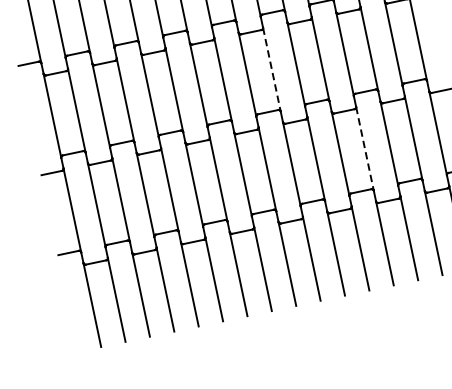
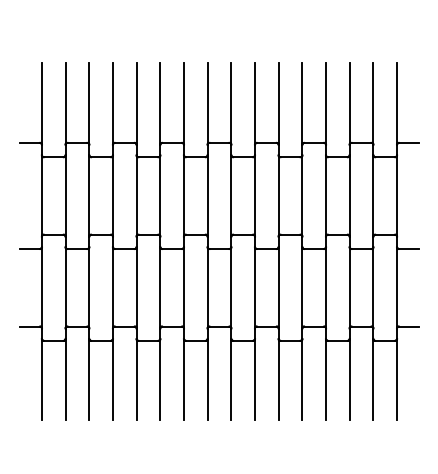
line: (271, 69) -> (254, 195), dashed -> solid
line: (365, 148) -> (326, 287), dashed -> solid

